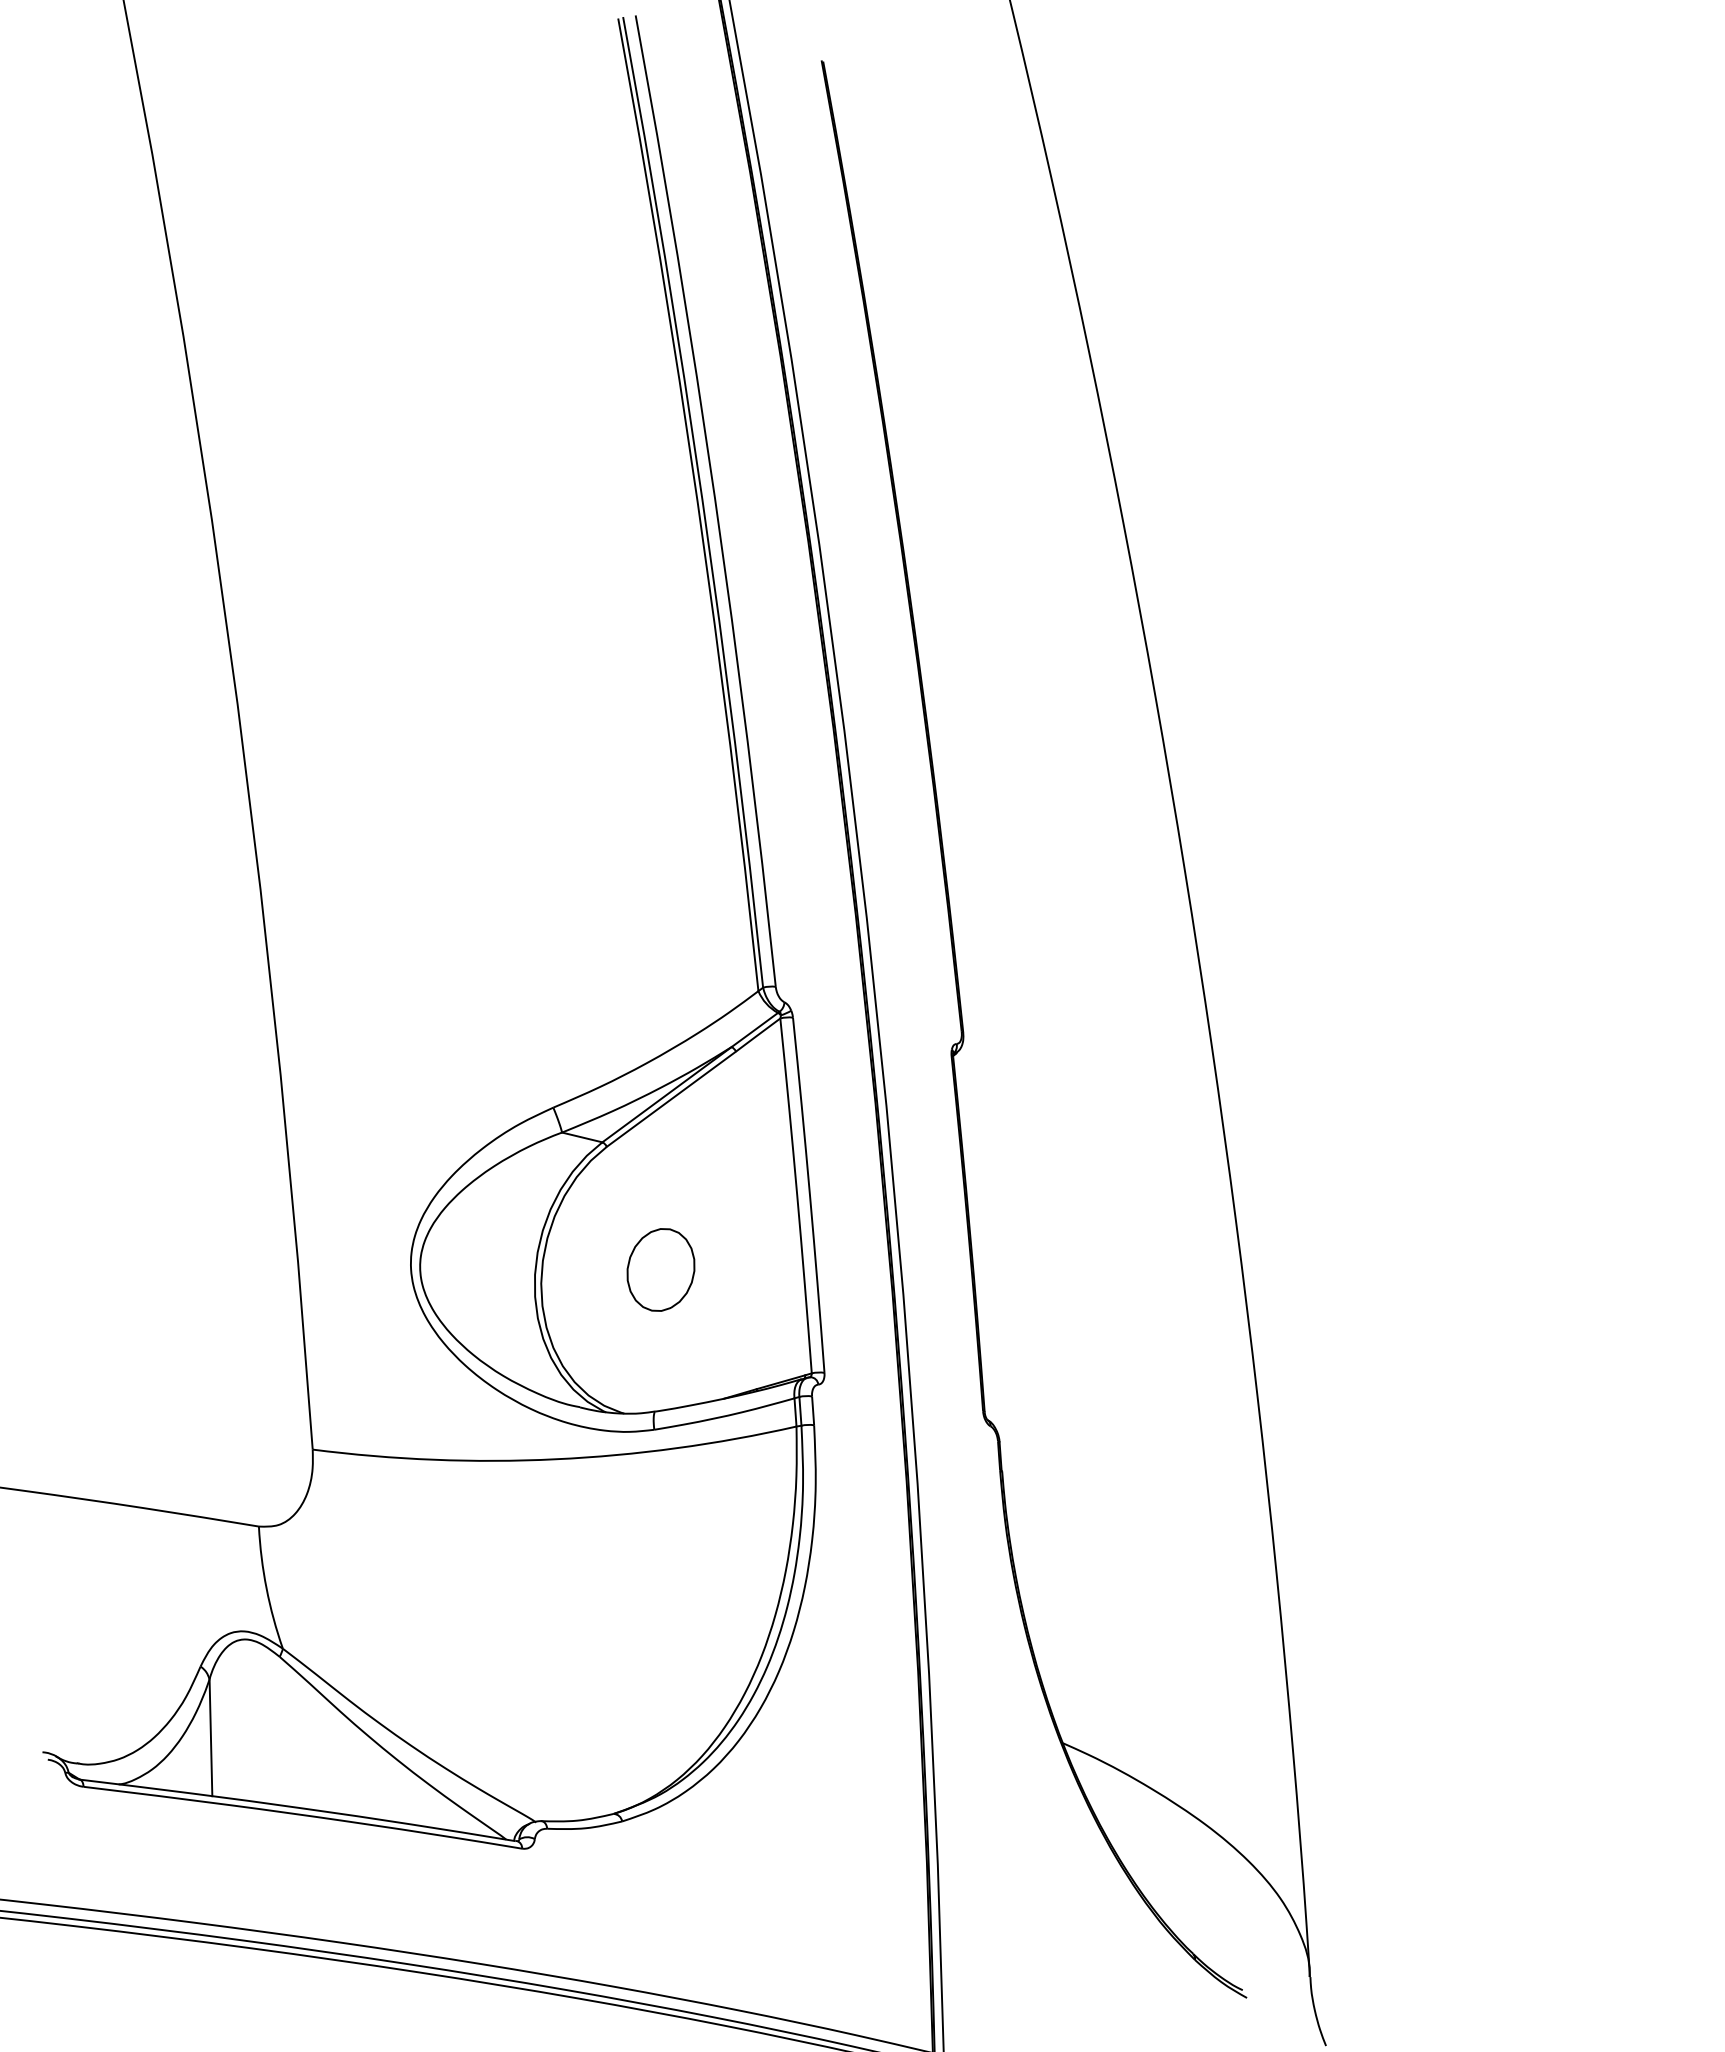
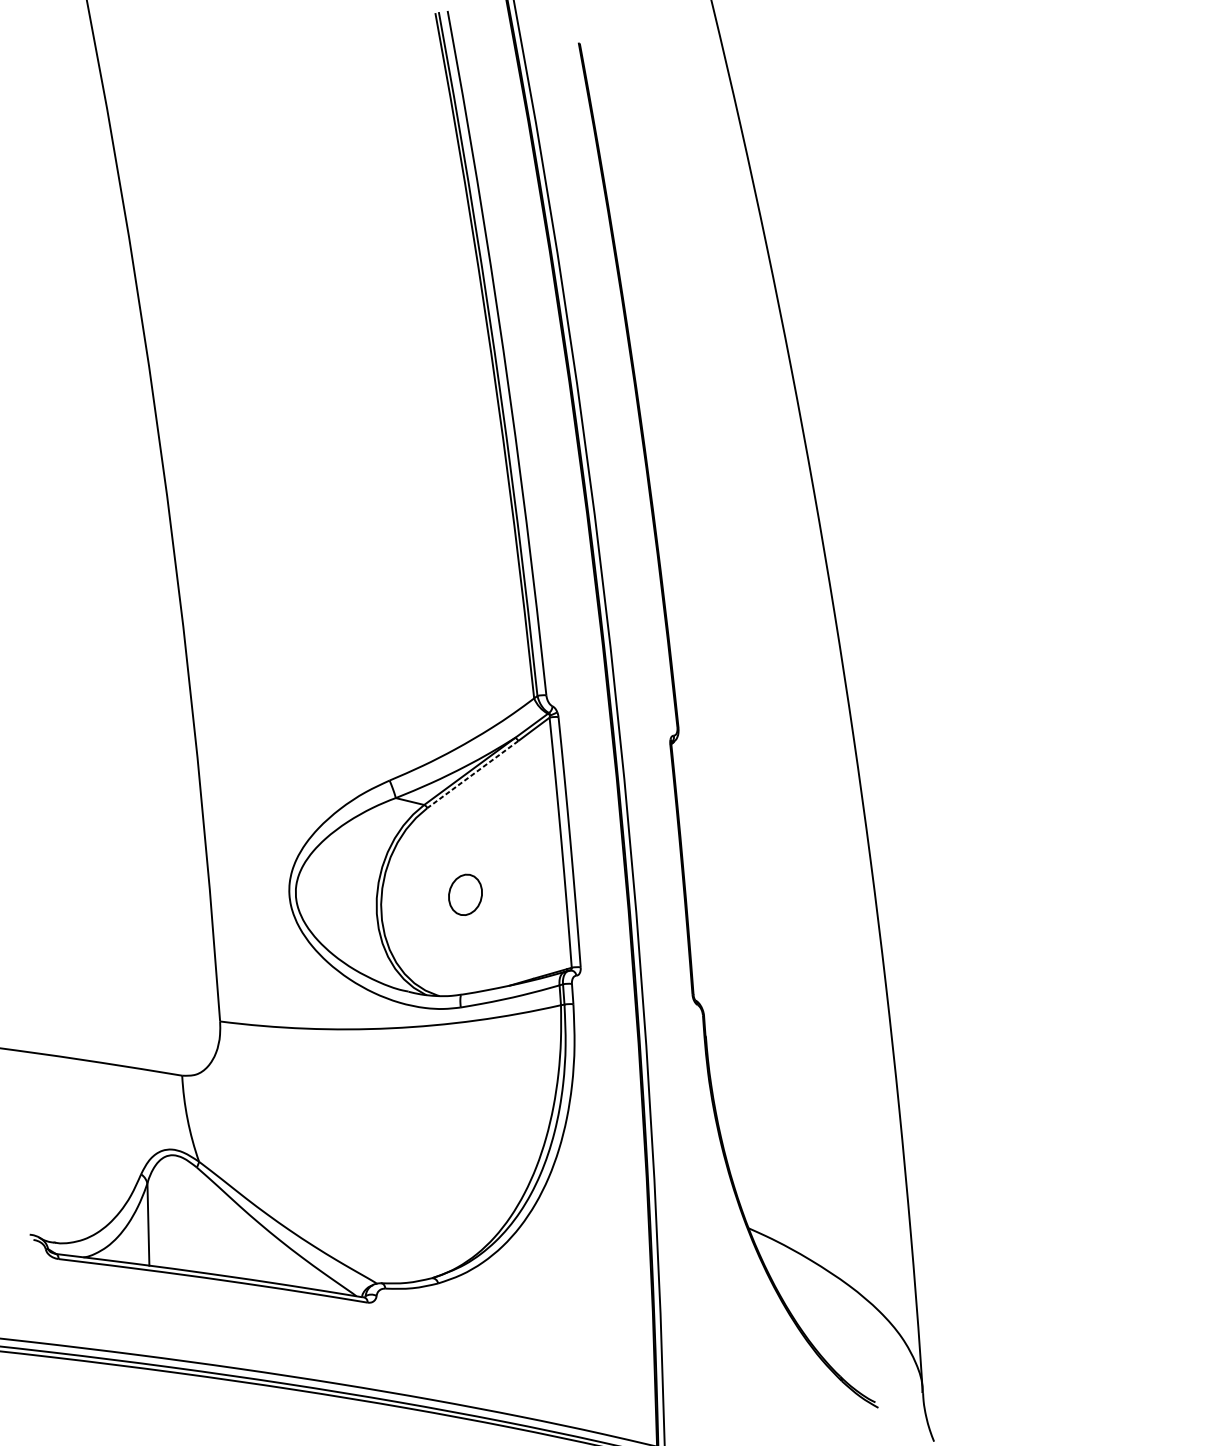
line: (670, 1099) -> (472, 774), solid -> dashed
part: (660, 1269) -> (465, 894), size x0.7

